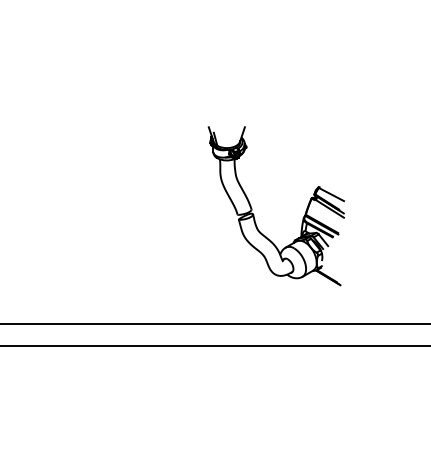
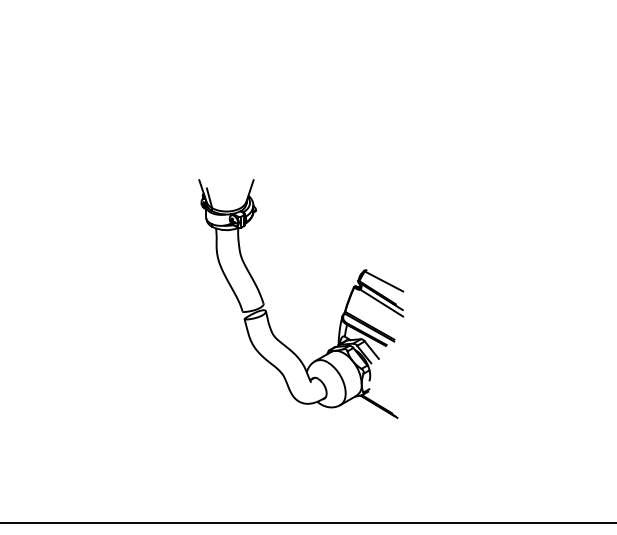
part: (254, 214) -> (268, 311), moved

